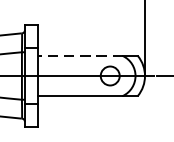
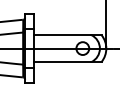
line: (80, 56) -> (62, 35), dashed -> solid

